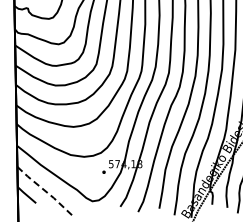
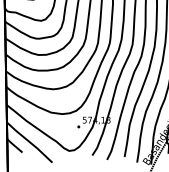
line: (45, 191) -> (30, 142), dashed -> solid

